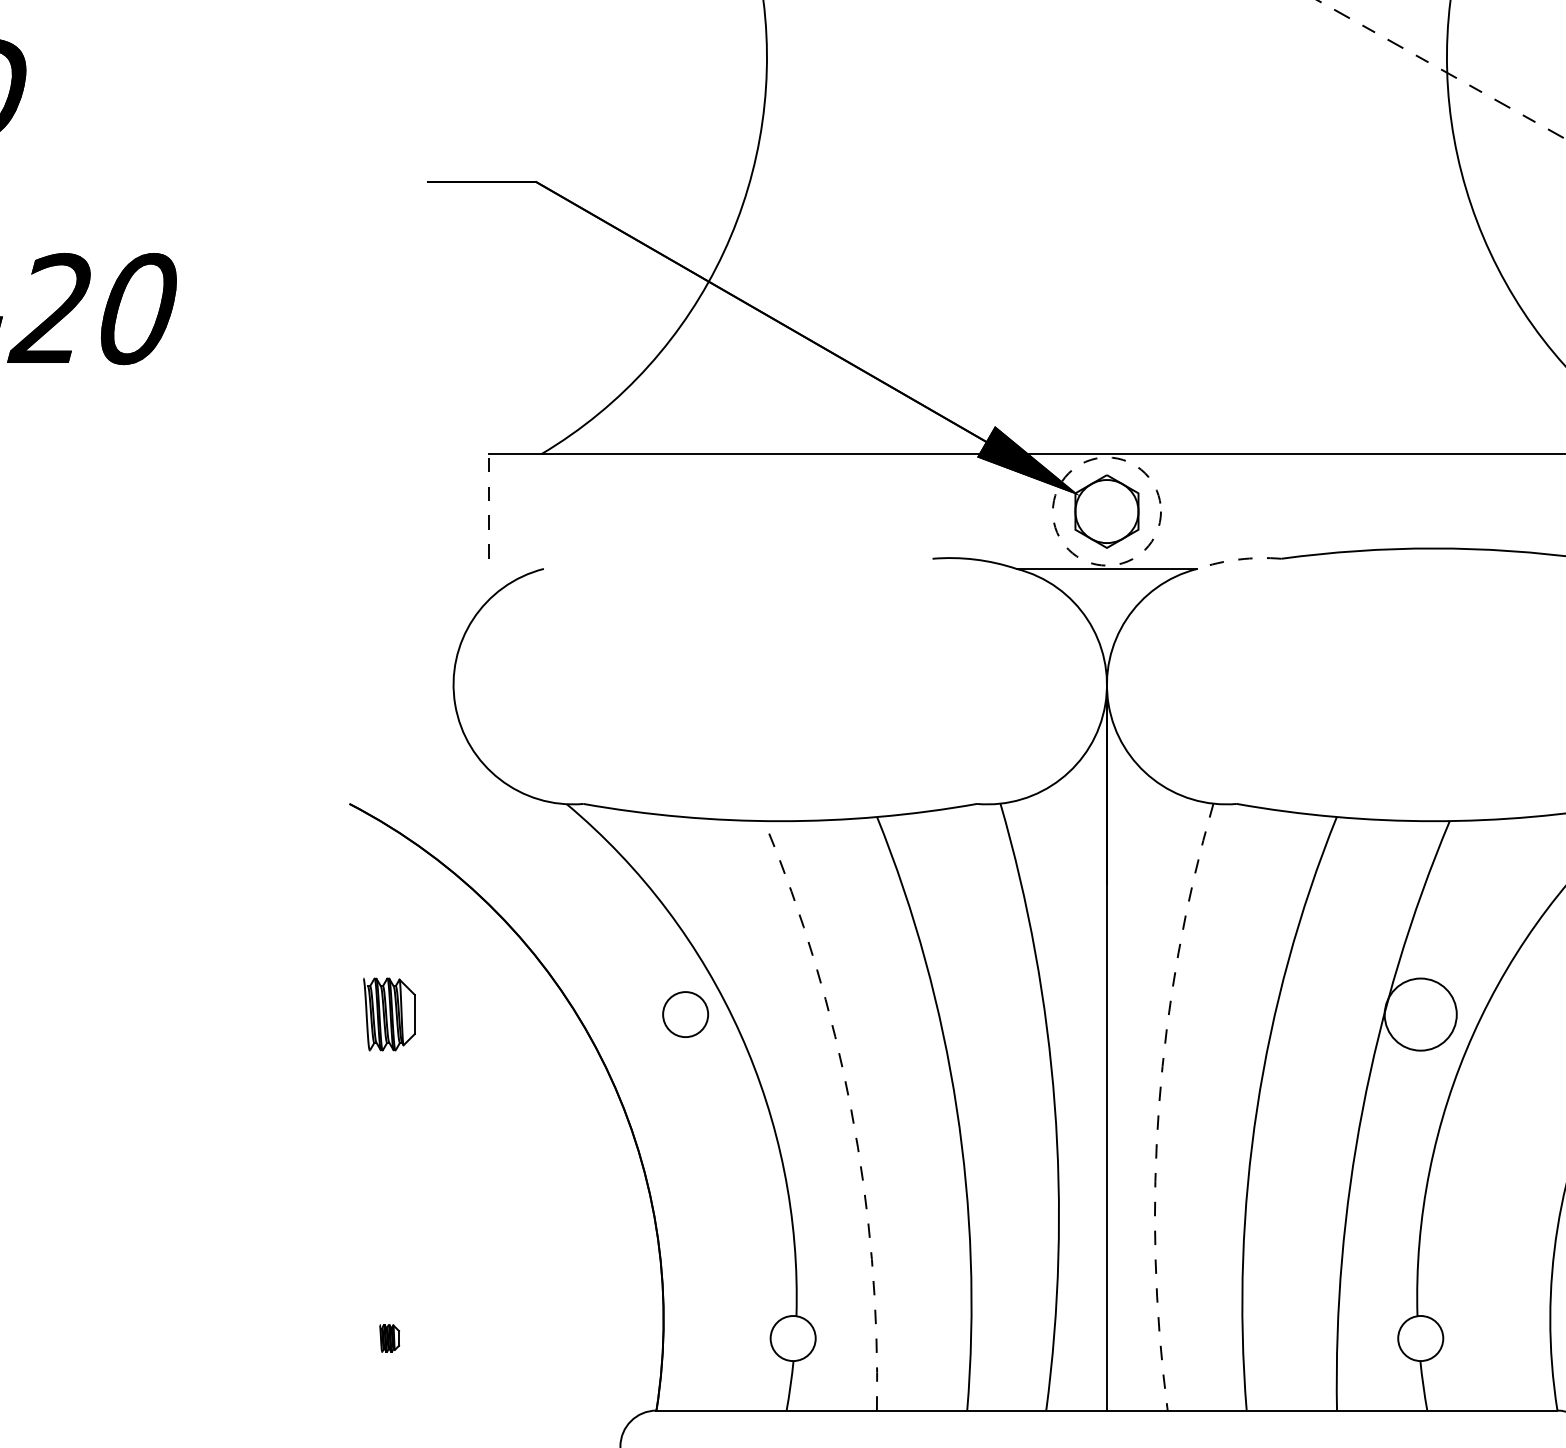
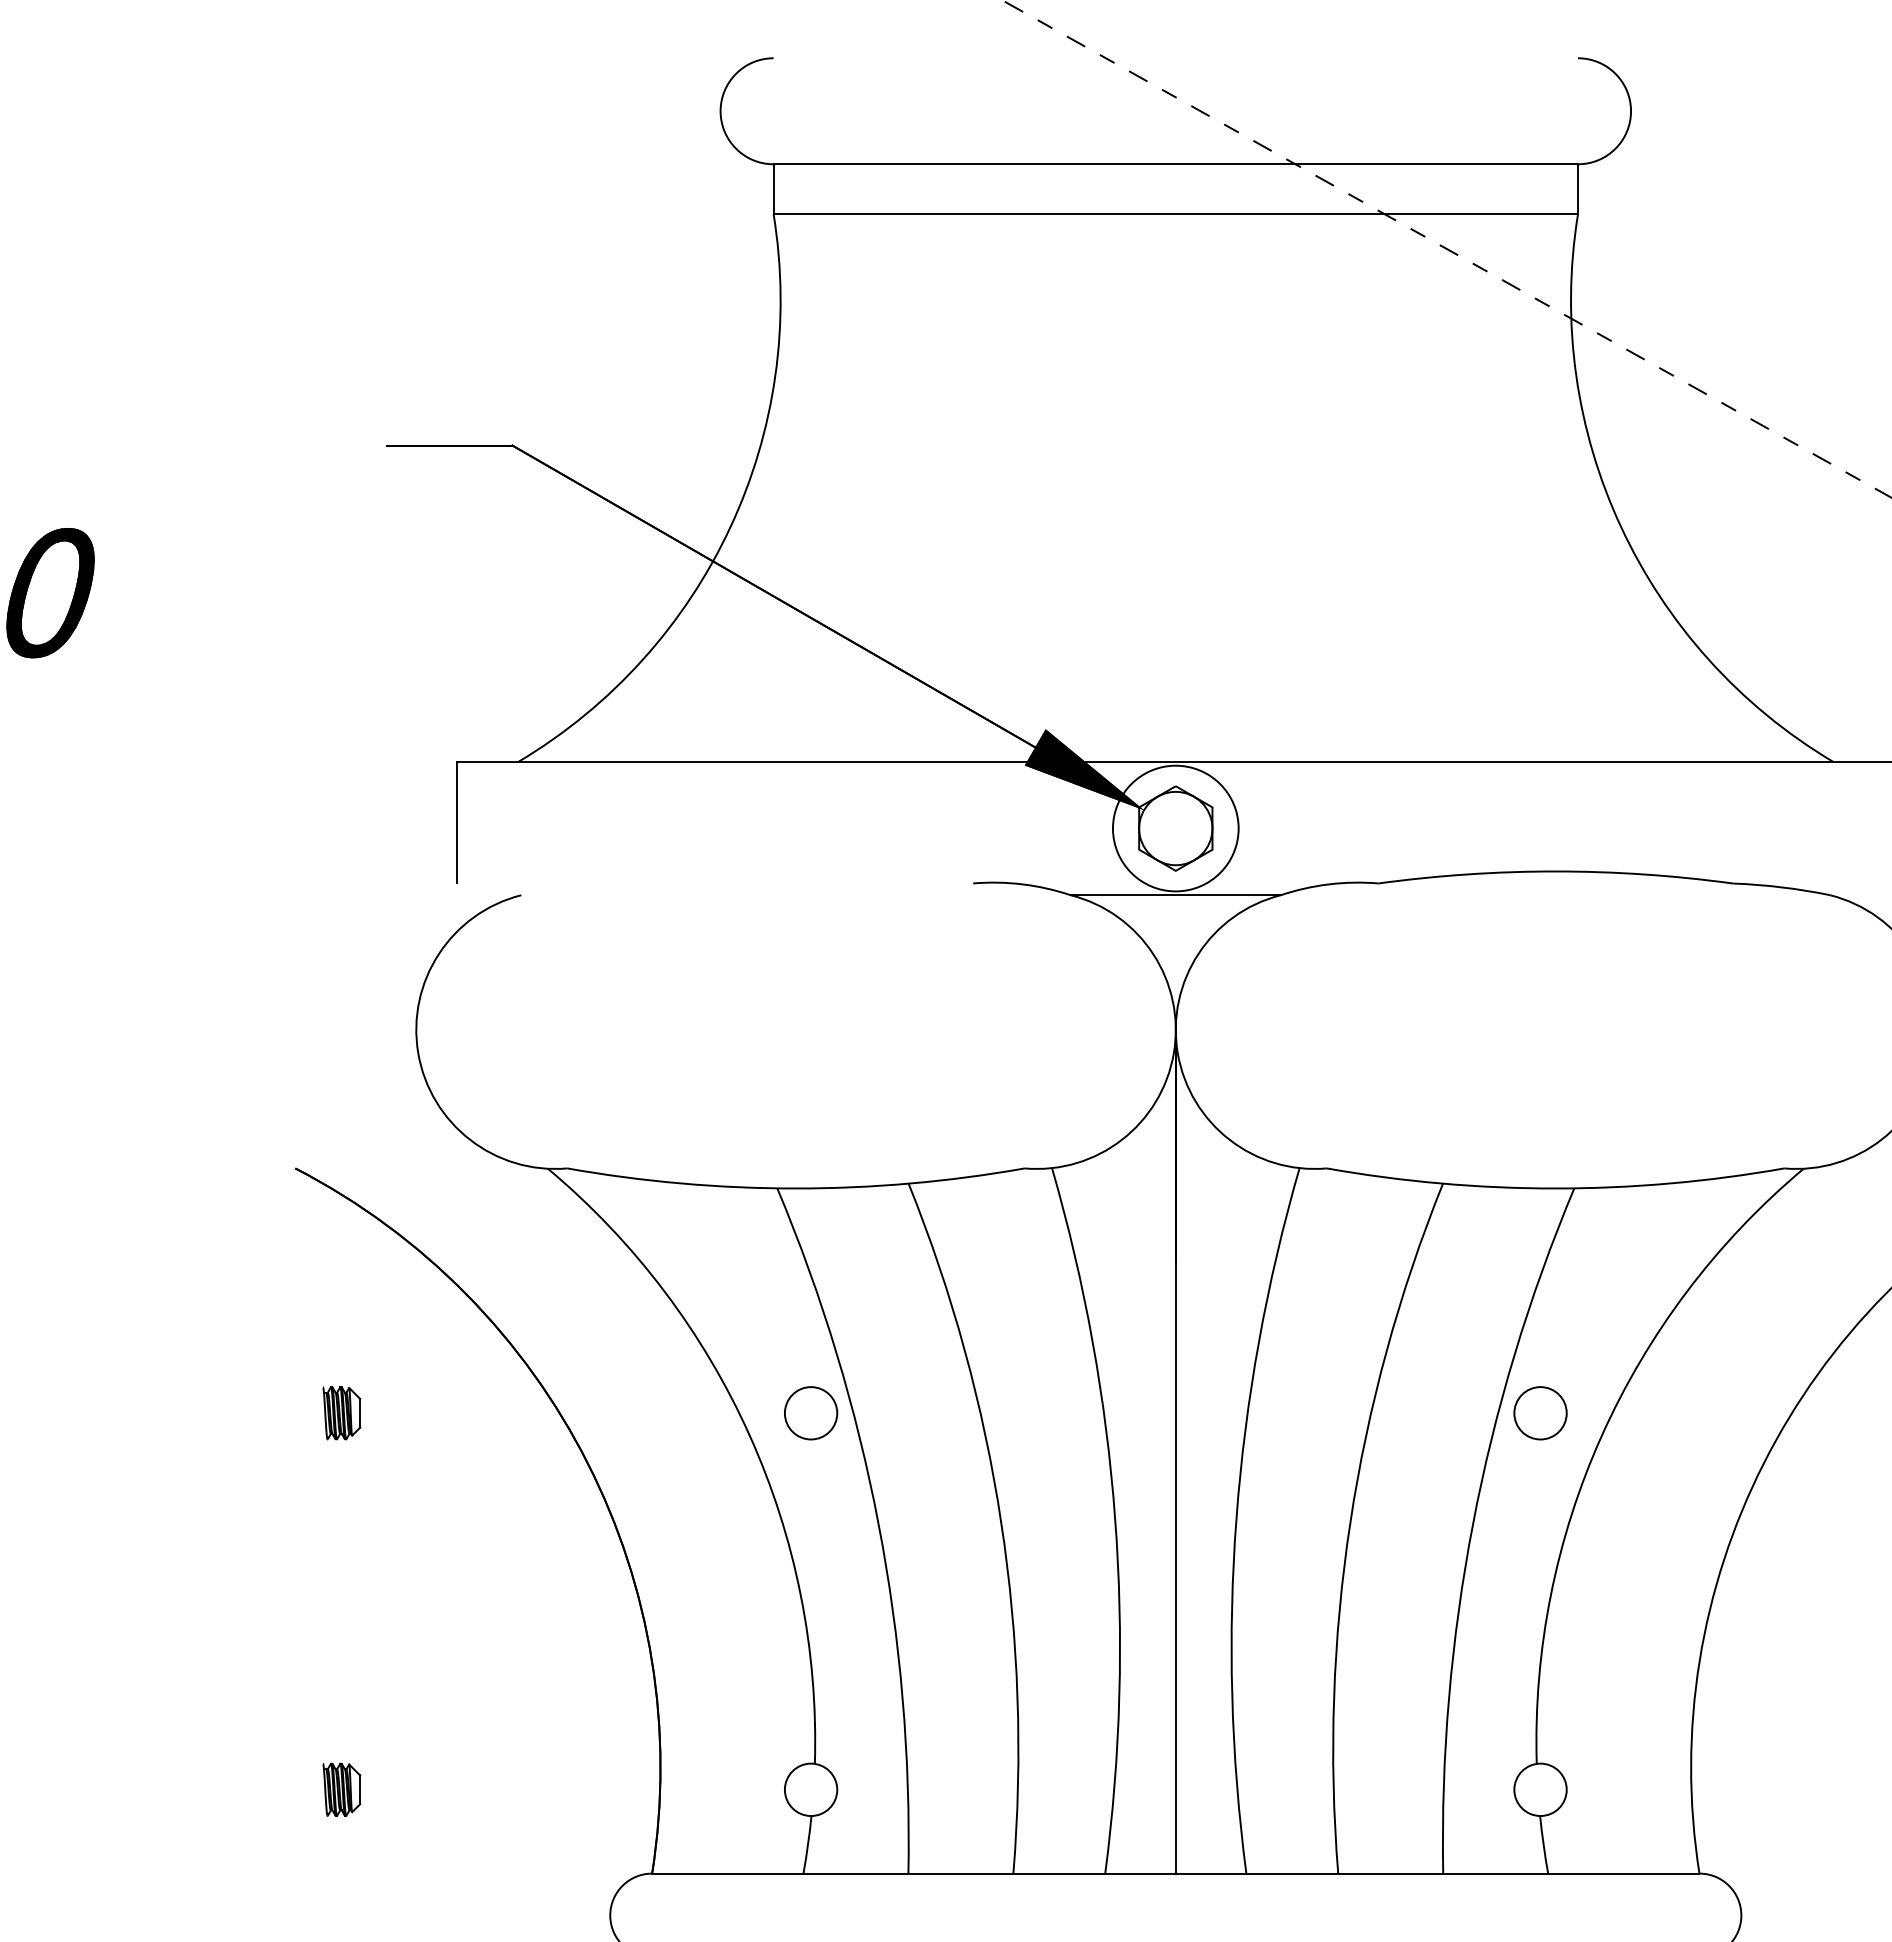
line: (489, 506) -> (457, 822), dashed -> solid
circle: (1106, 511) -> (1175, 828), dashed -> solid
arc: (1239, 559) -> (1329, 884), dashed -> solid
part: (389, 1014) -> (341, 1413), size x0.62
circle: (686, 1014) -> (811, 1413), moved
circle: (1420, 1014) -> (1540, 1413), size x0.62
arc: (1159, 1105) -> (1236, 1518), dashed -> solid
arc: (851, 1110) -> (878, 1524), dashed -> solid
part: (389, 1338) -> (341, 1789), size x1.67

